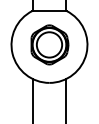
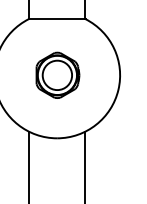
part: (49, 44) -> (57, 74), size x0.7

